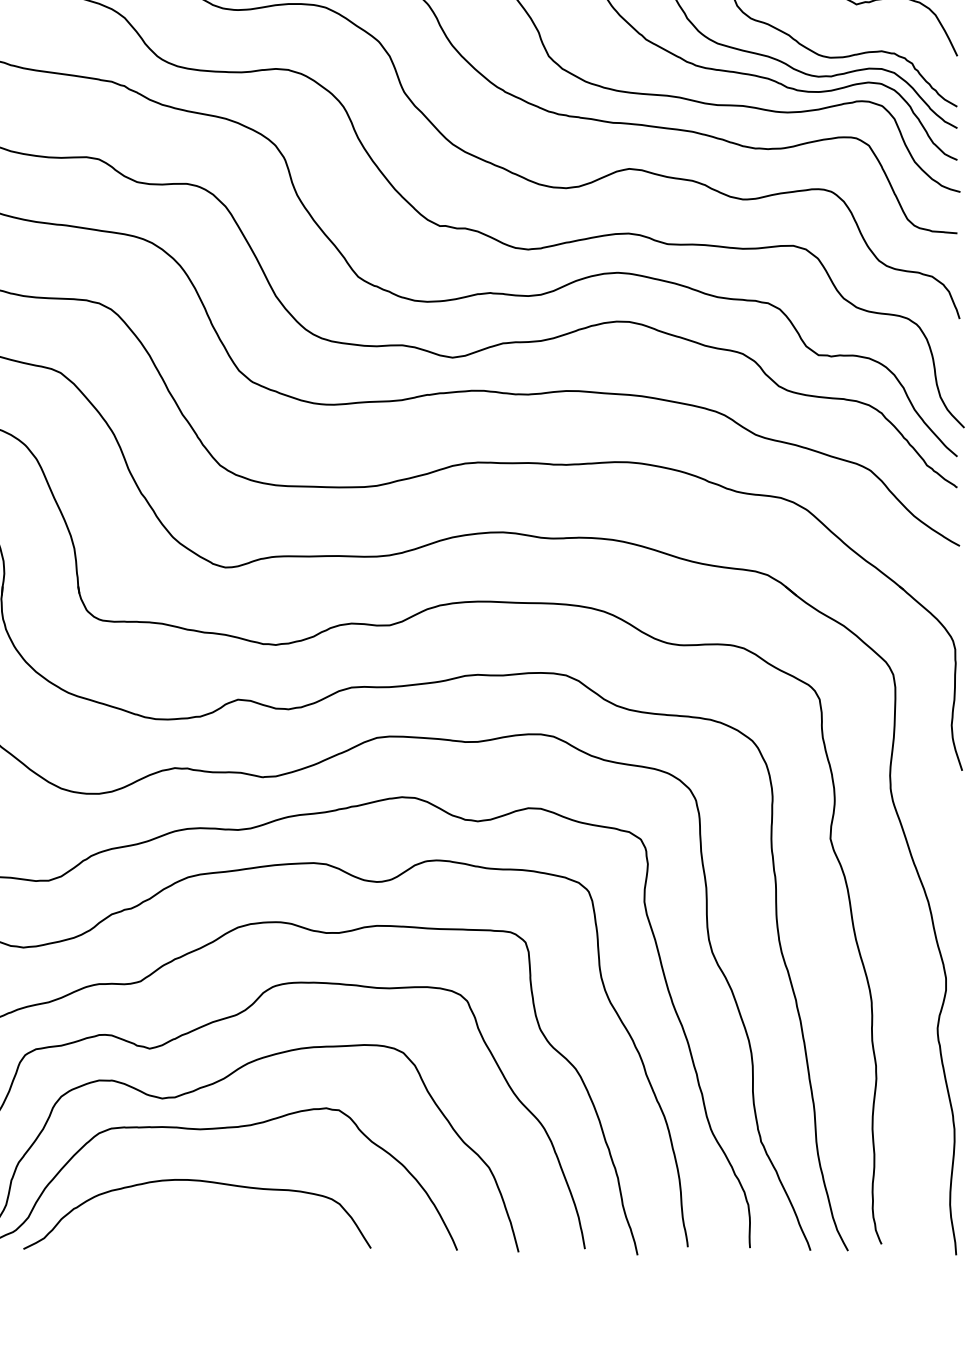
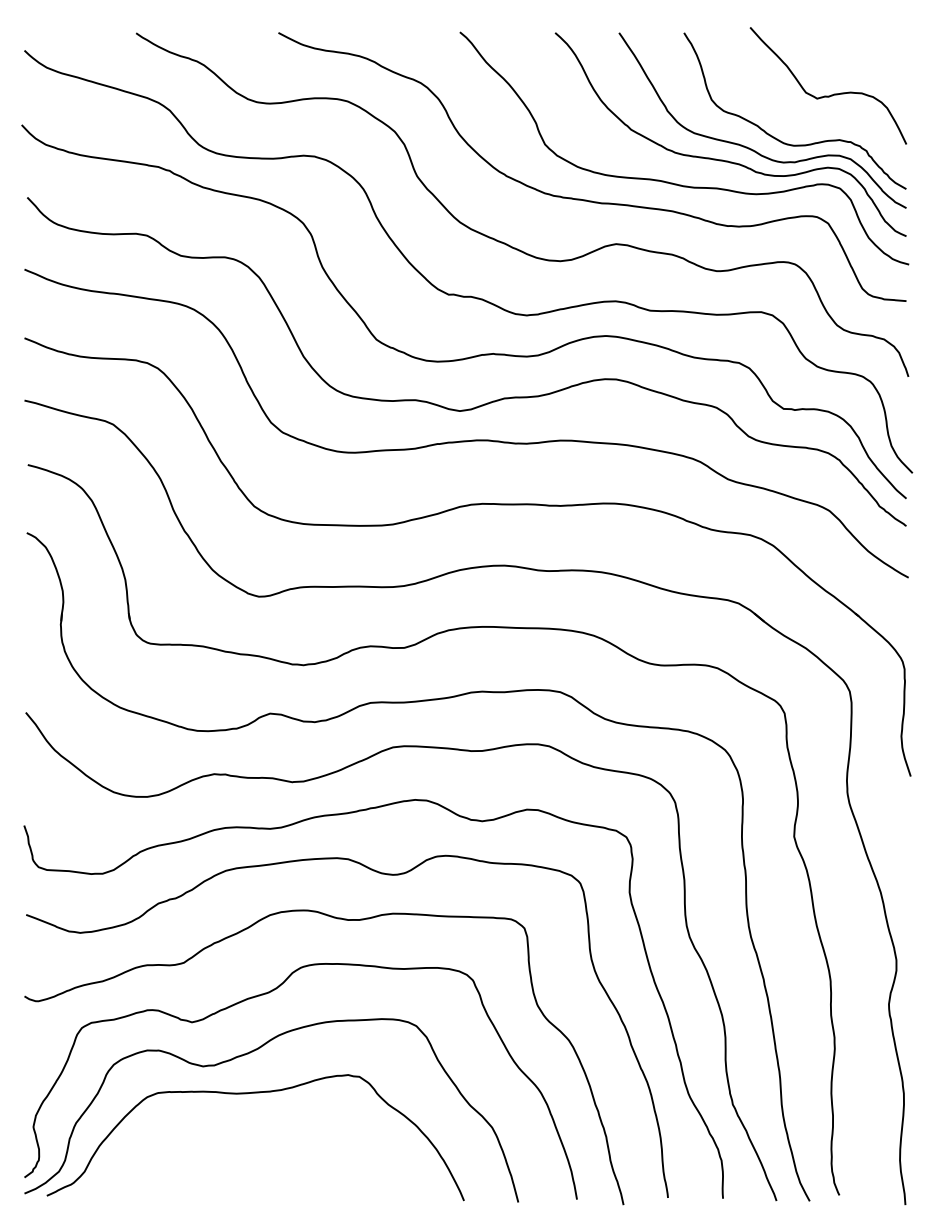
curve: (201, 1182) -> (237, 1140), removed

